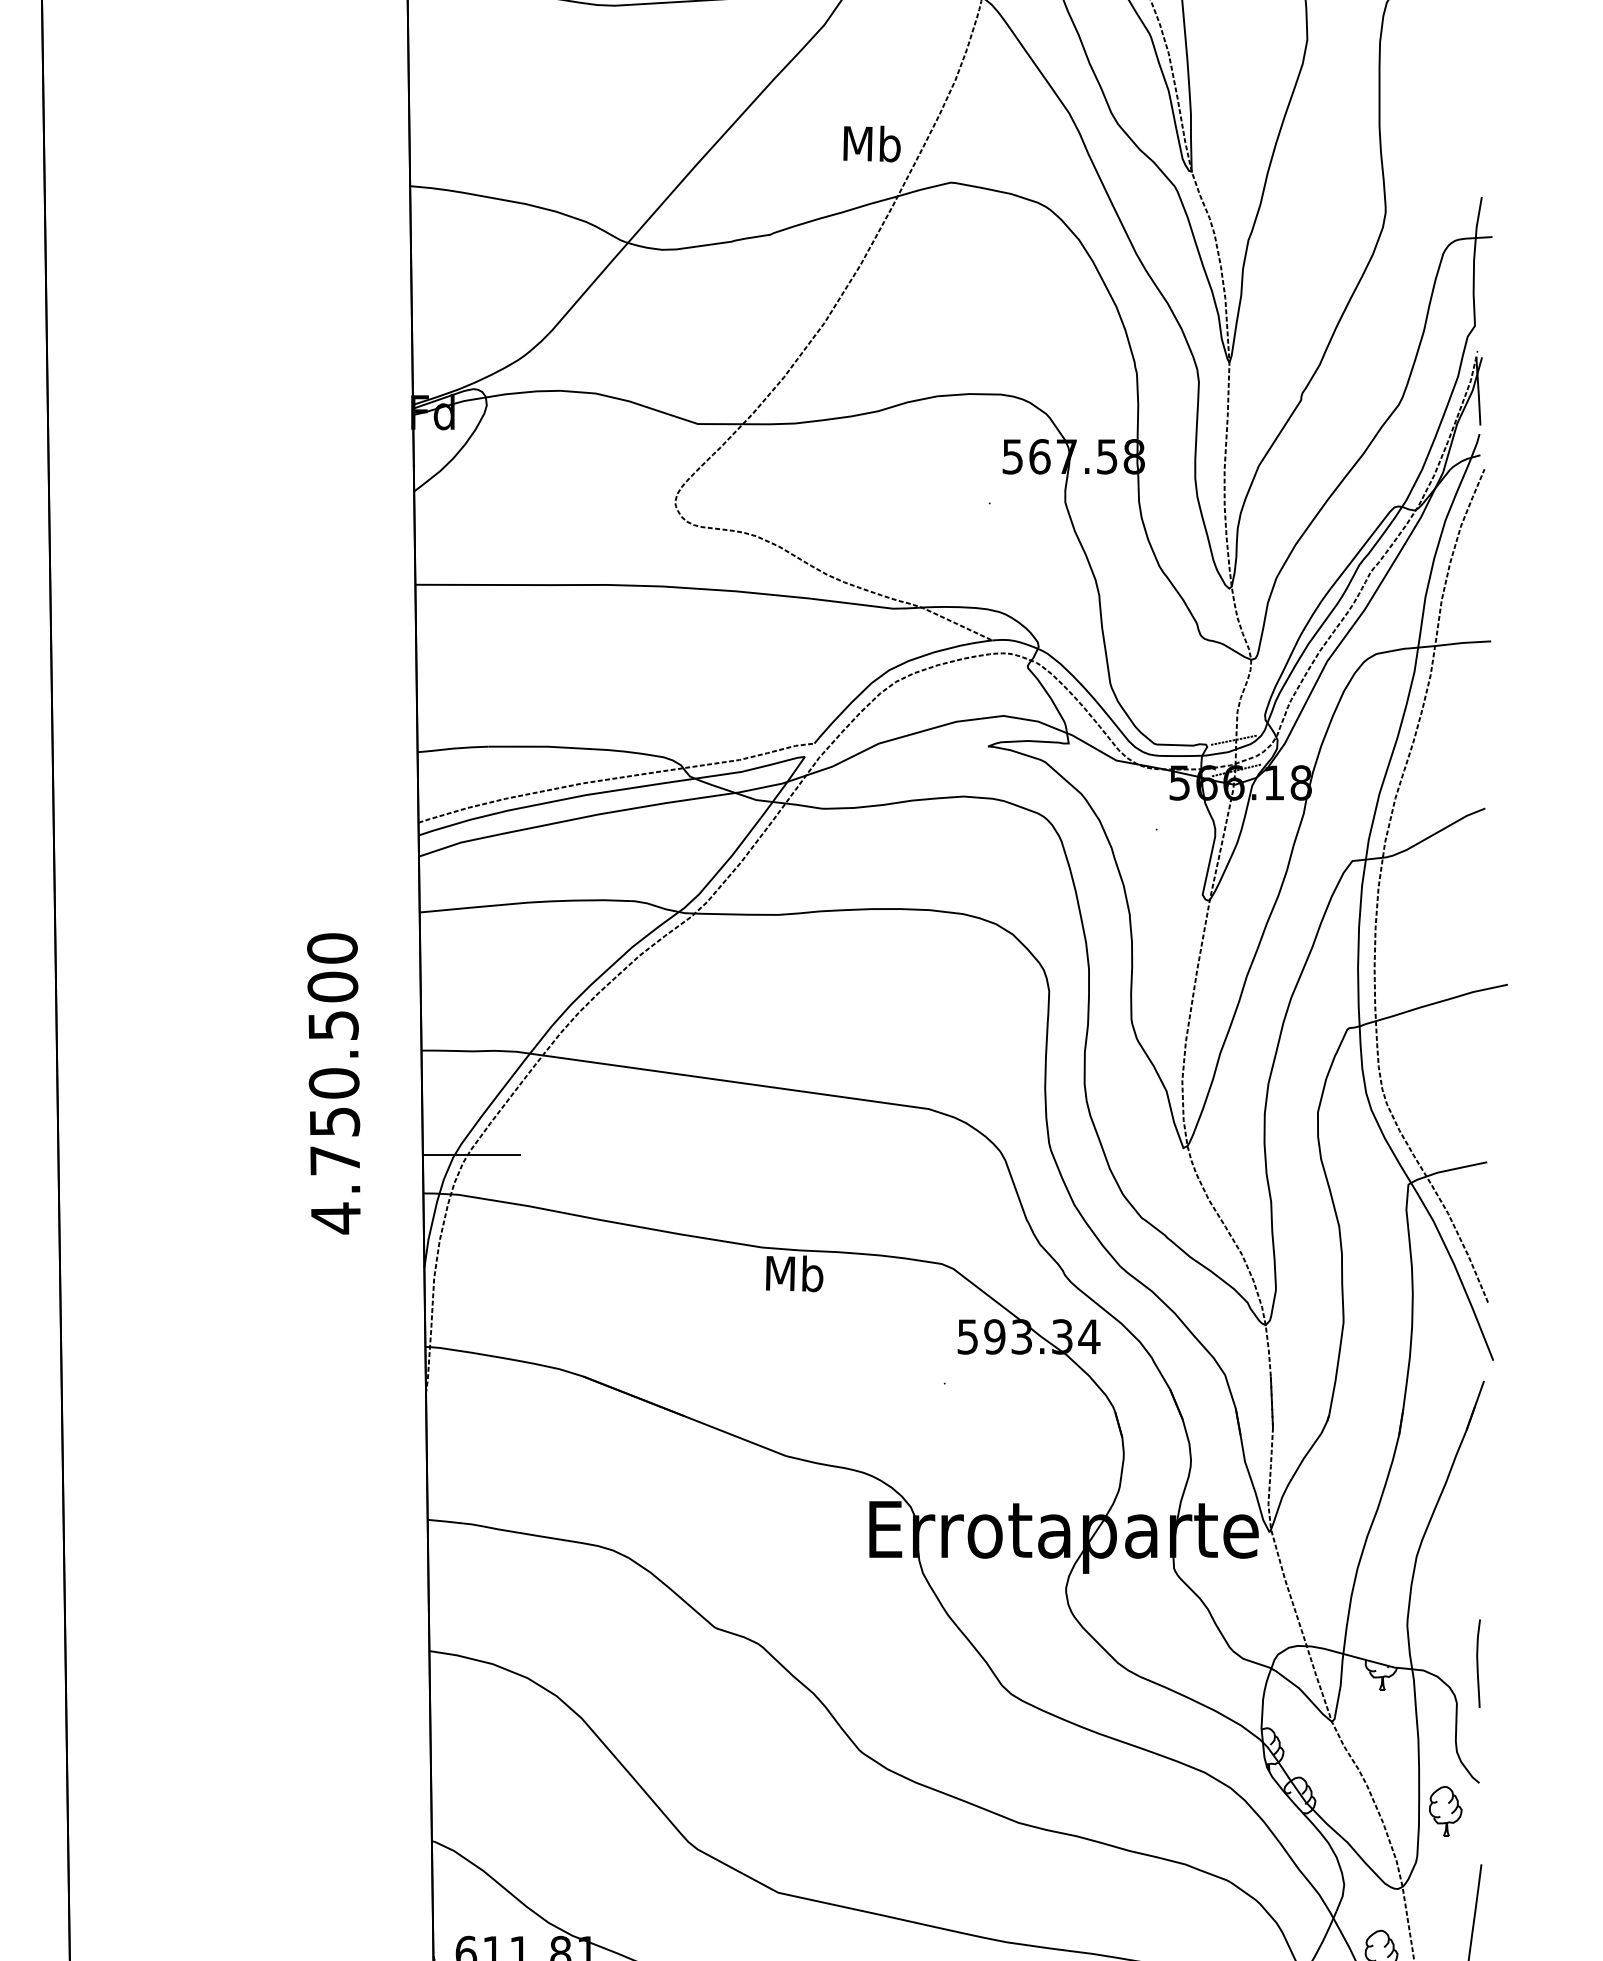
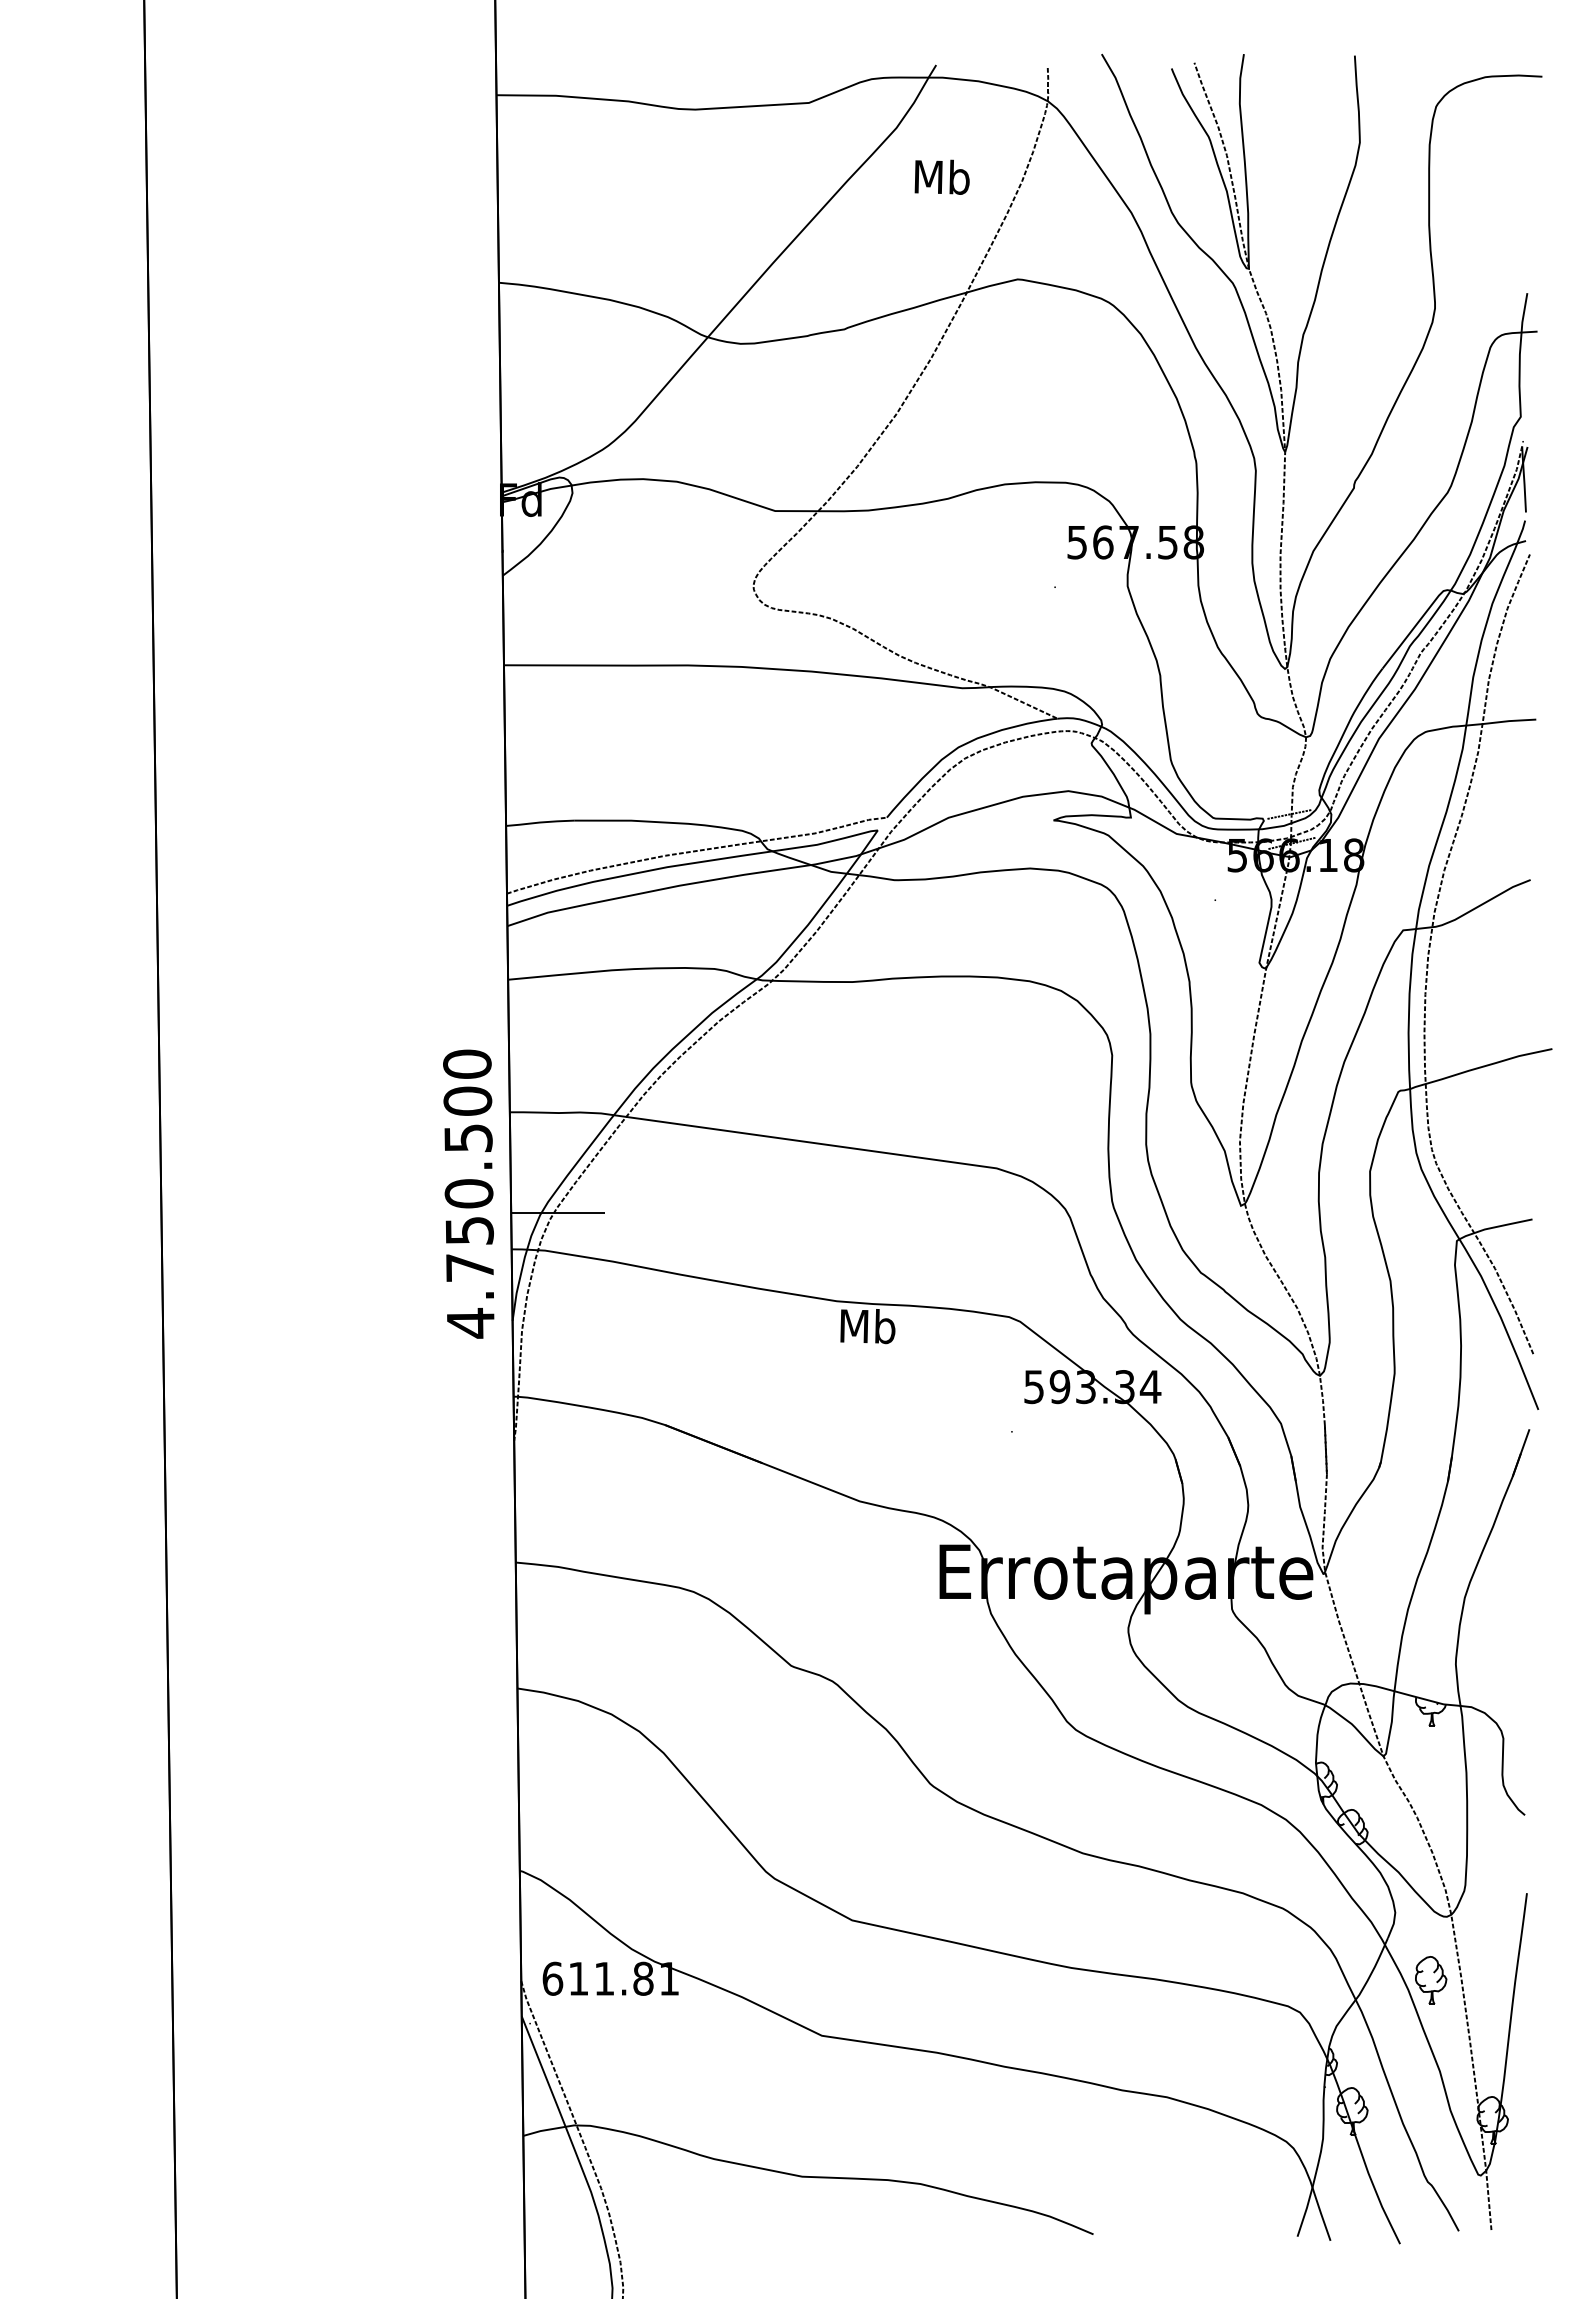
text: (871, 143) -> (941, 176), moved
text: (333, 1083) -> (468, 1193), moved
curve: (1477, 1663) -> (1523, 1700), removed
part: (1445, 1811) -> (1492, 1842), removed

